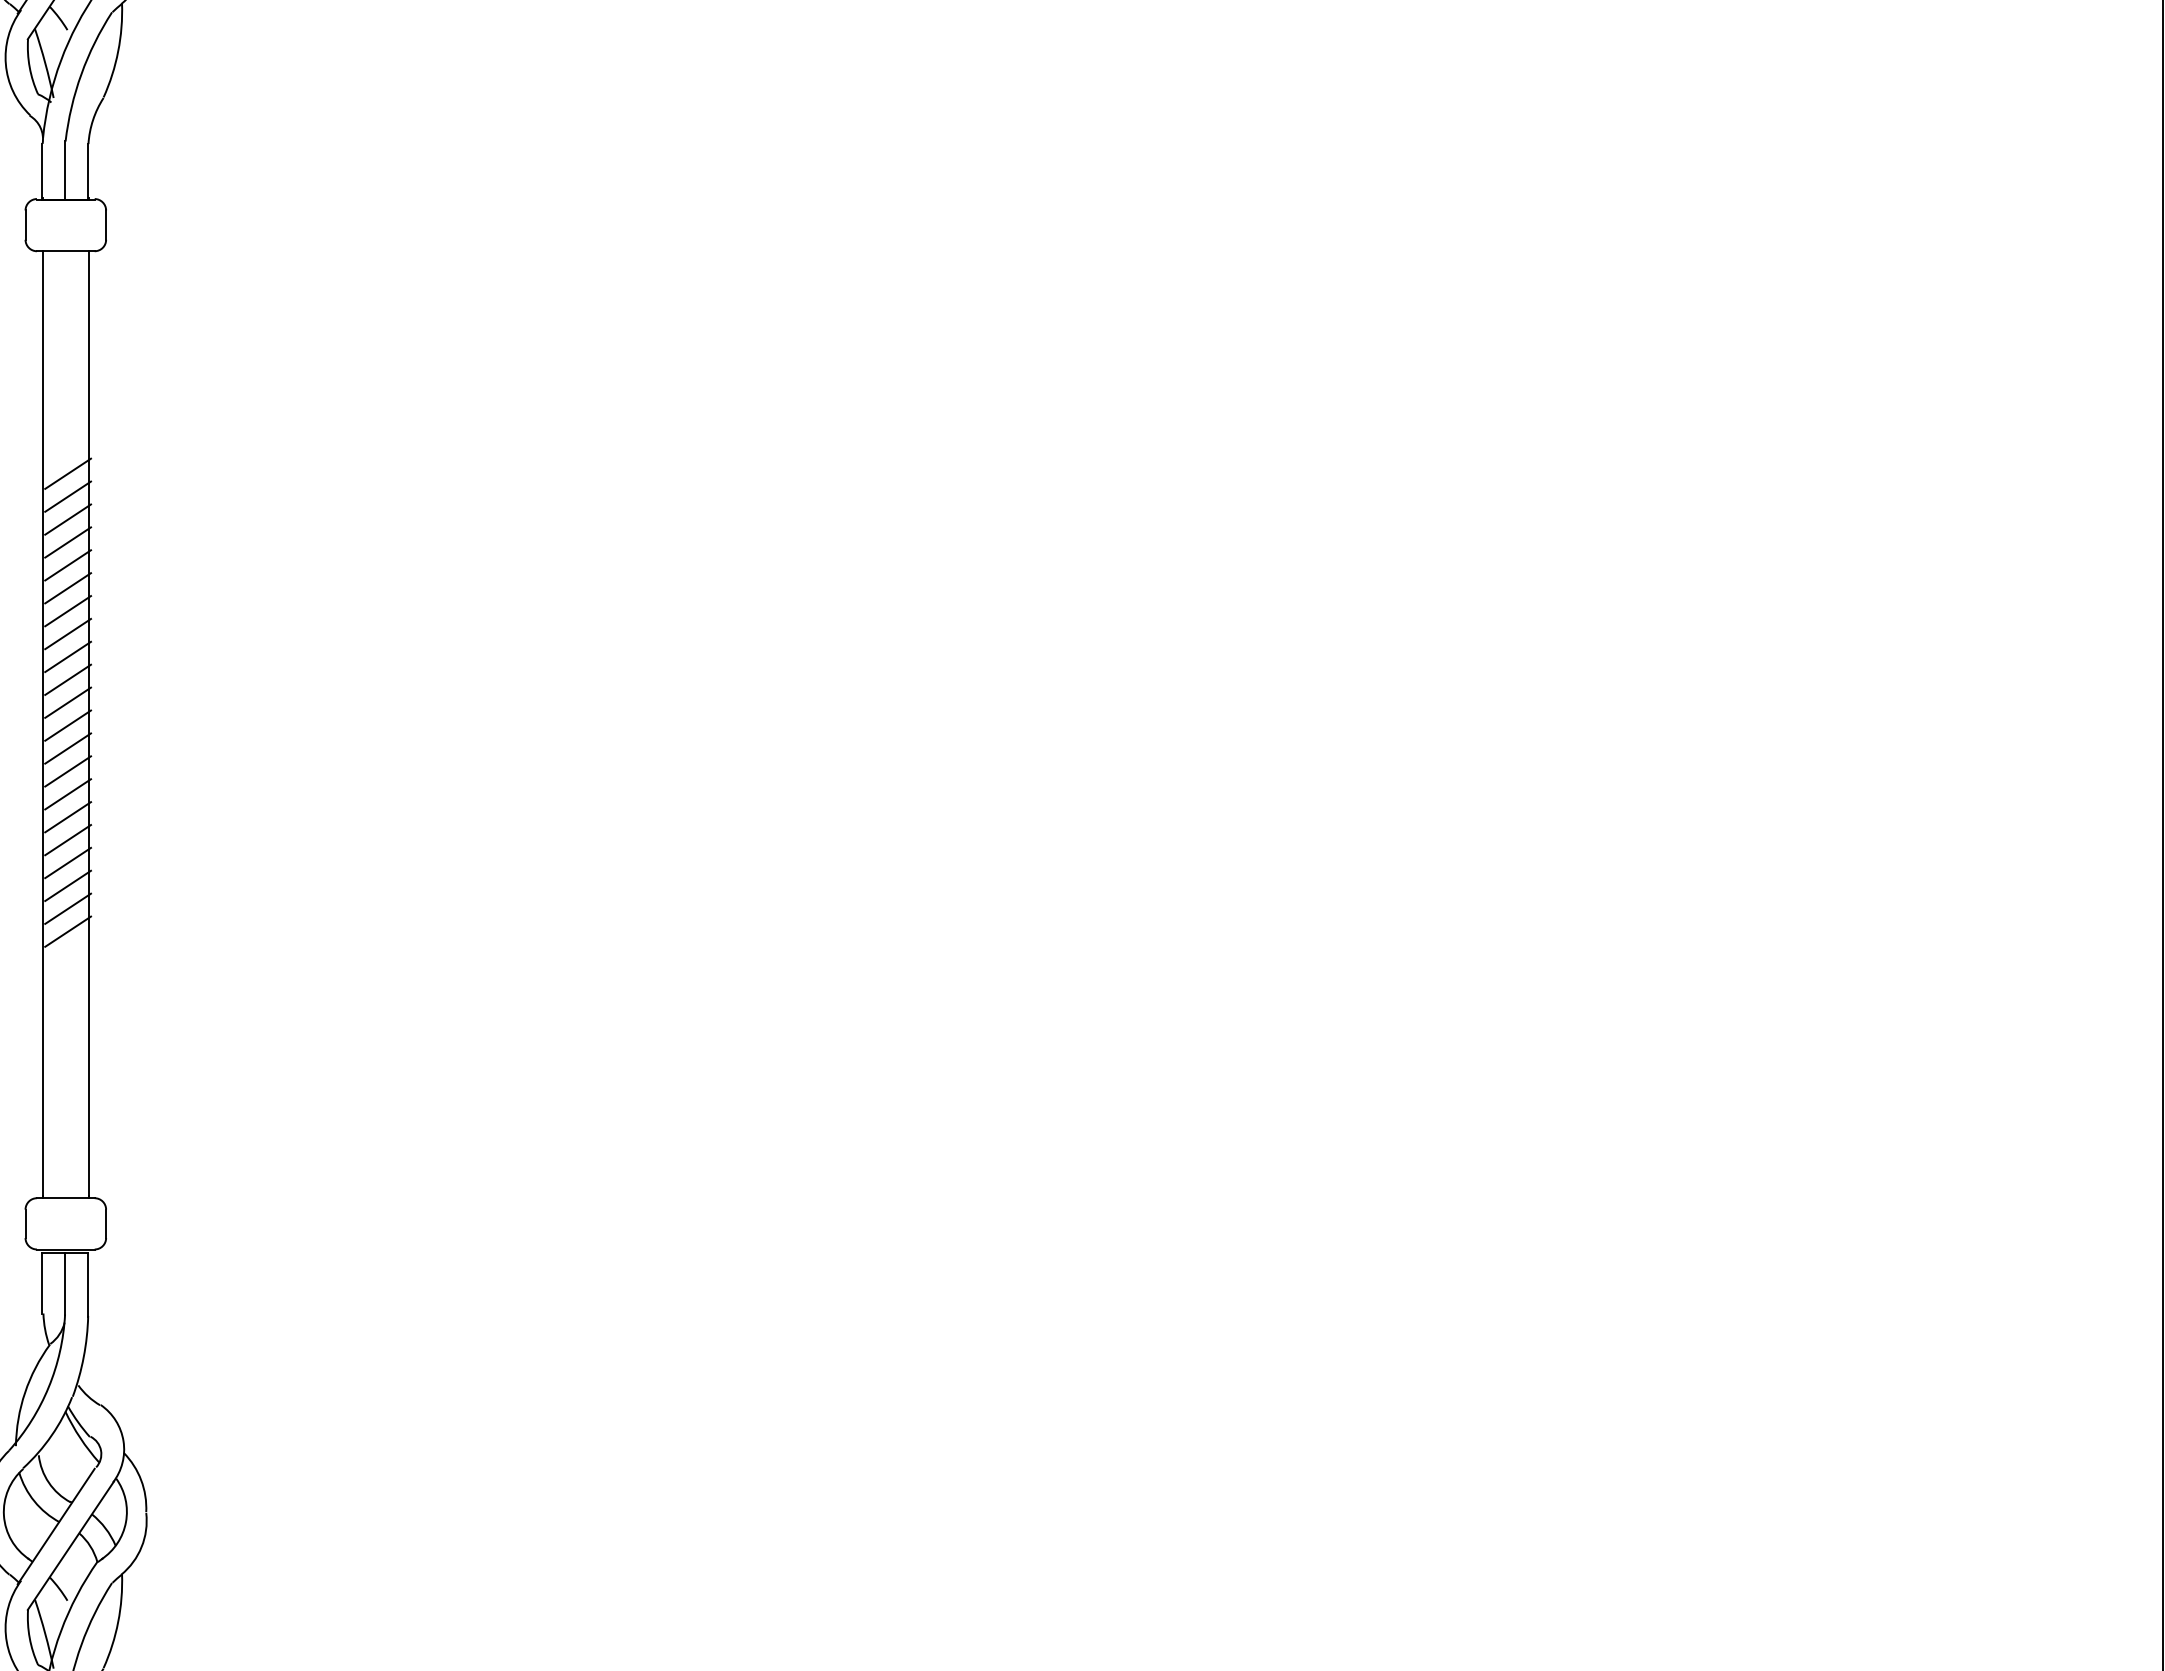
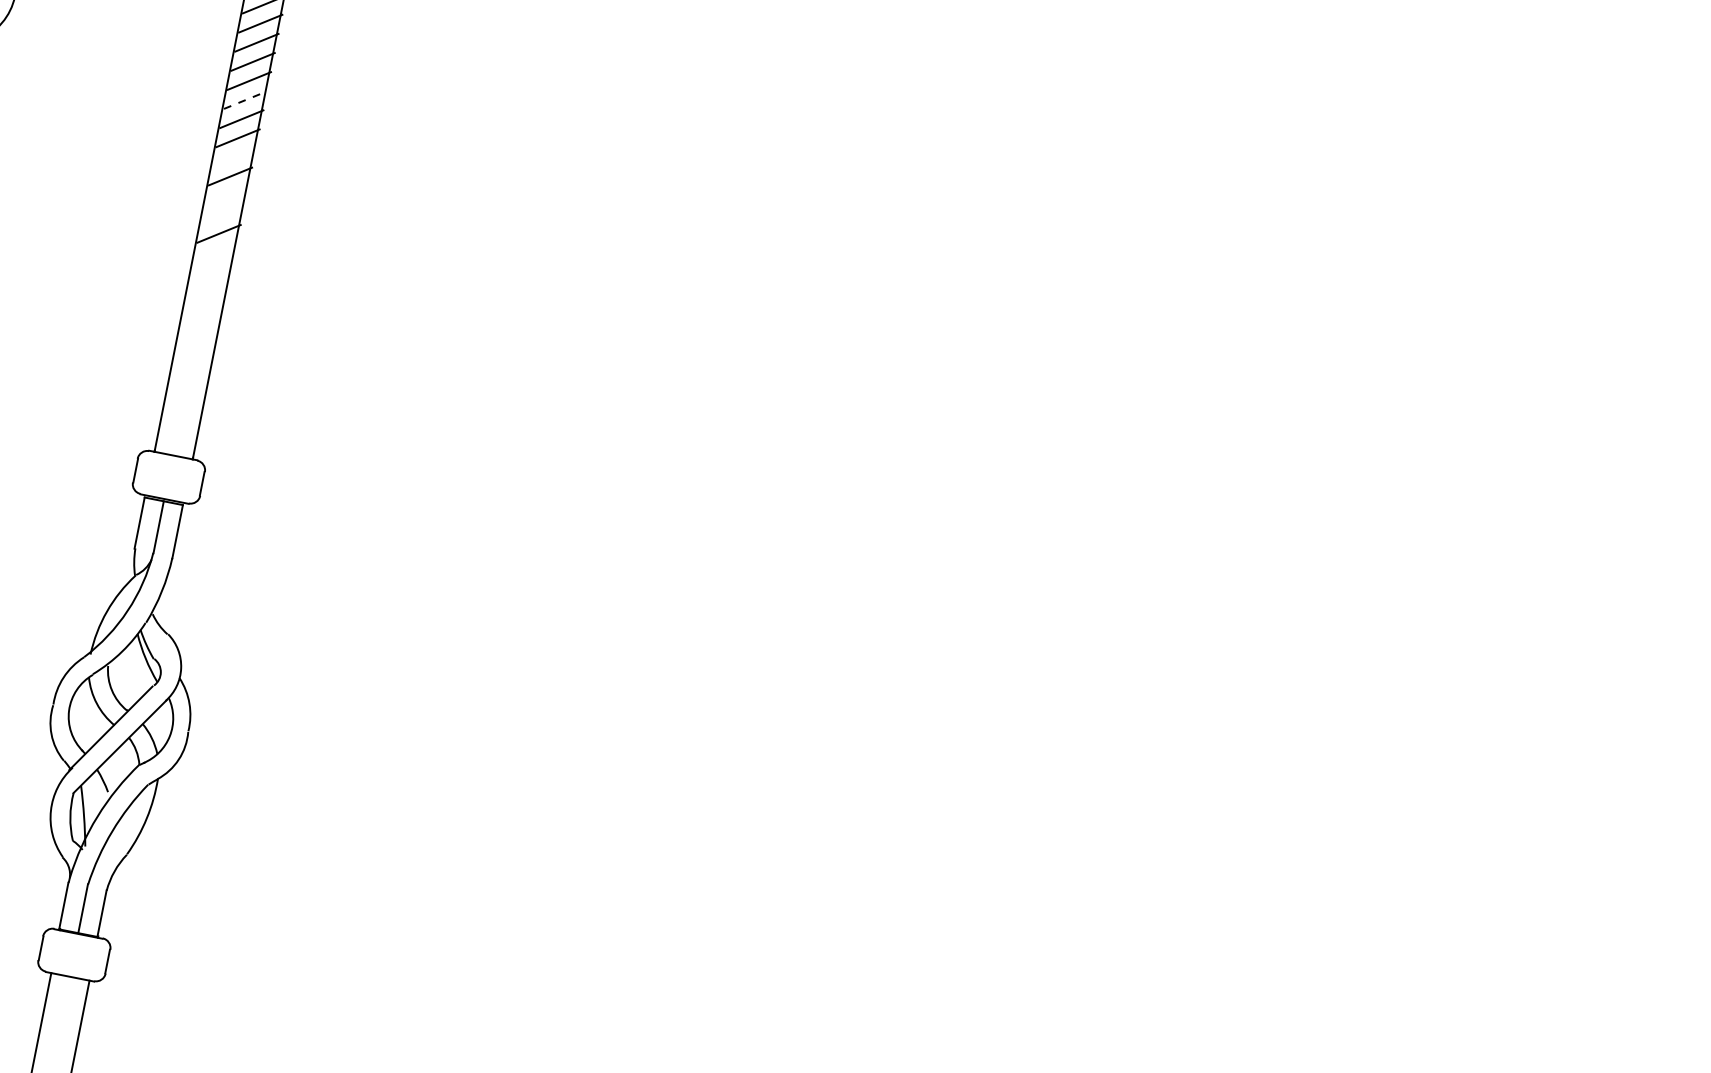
line: (68, 771) -> (245, 100), solid -> dashed
line: (68, 840) -> (234, 157), removed
line: (68, 885) -> (227, 195), removed
line: (68, 908) -> (223, 214), removed

